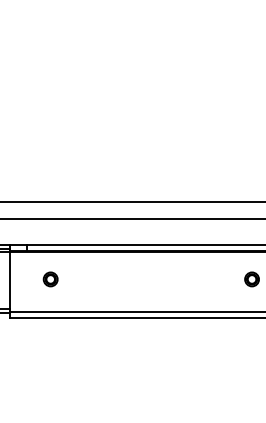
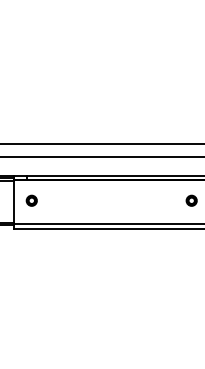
part: (50, 279) -> (31, 200), moved

